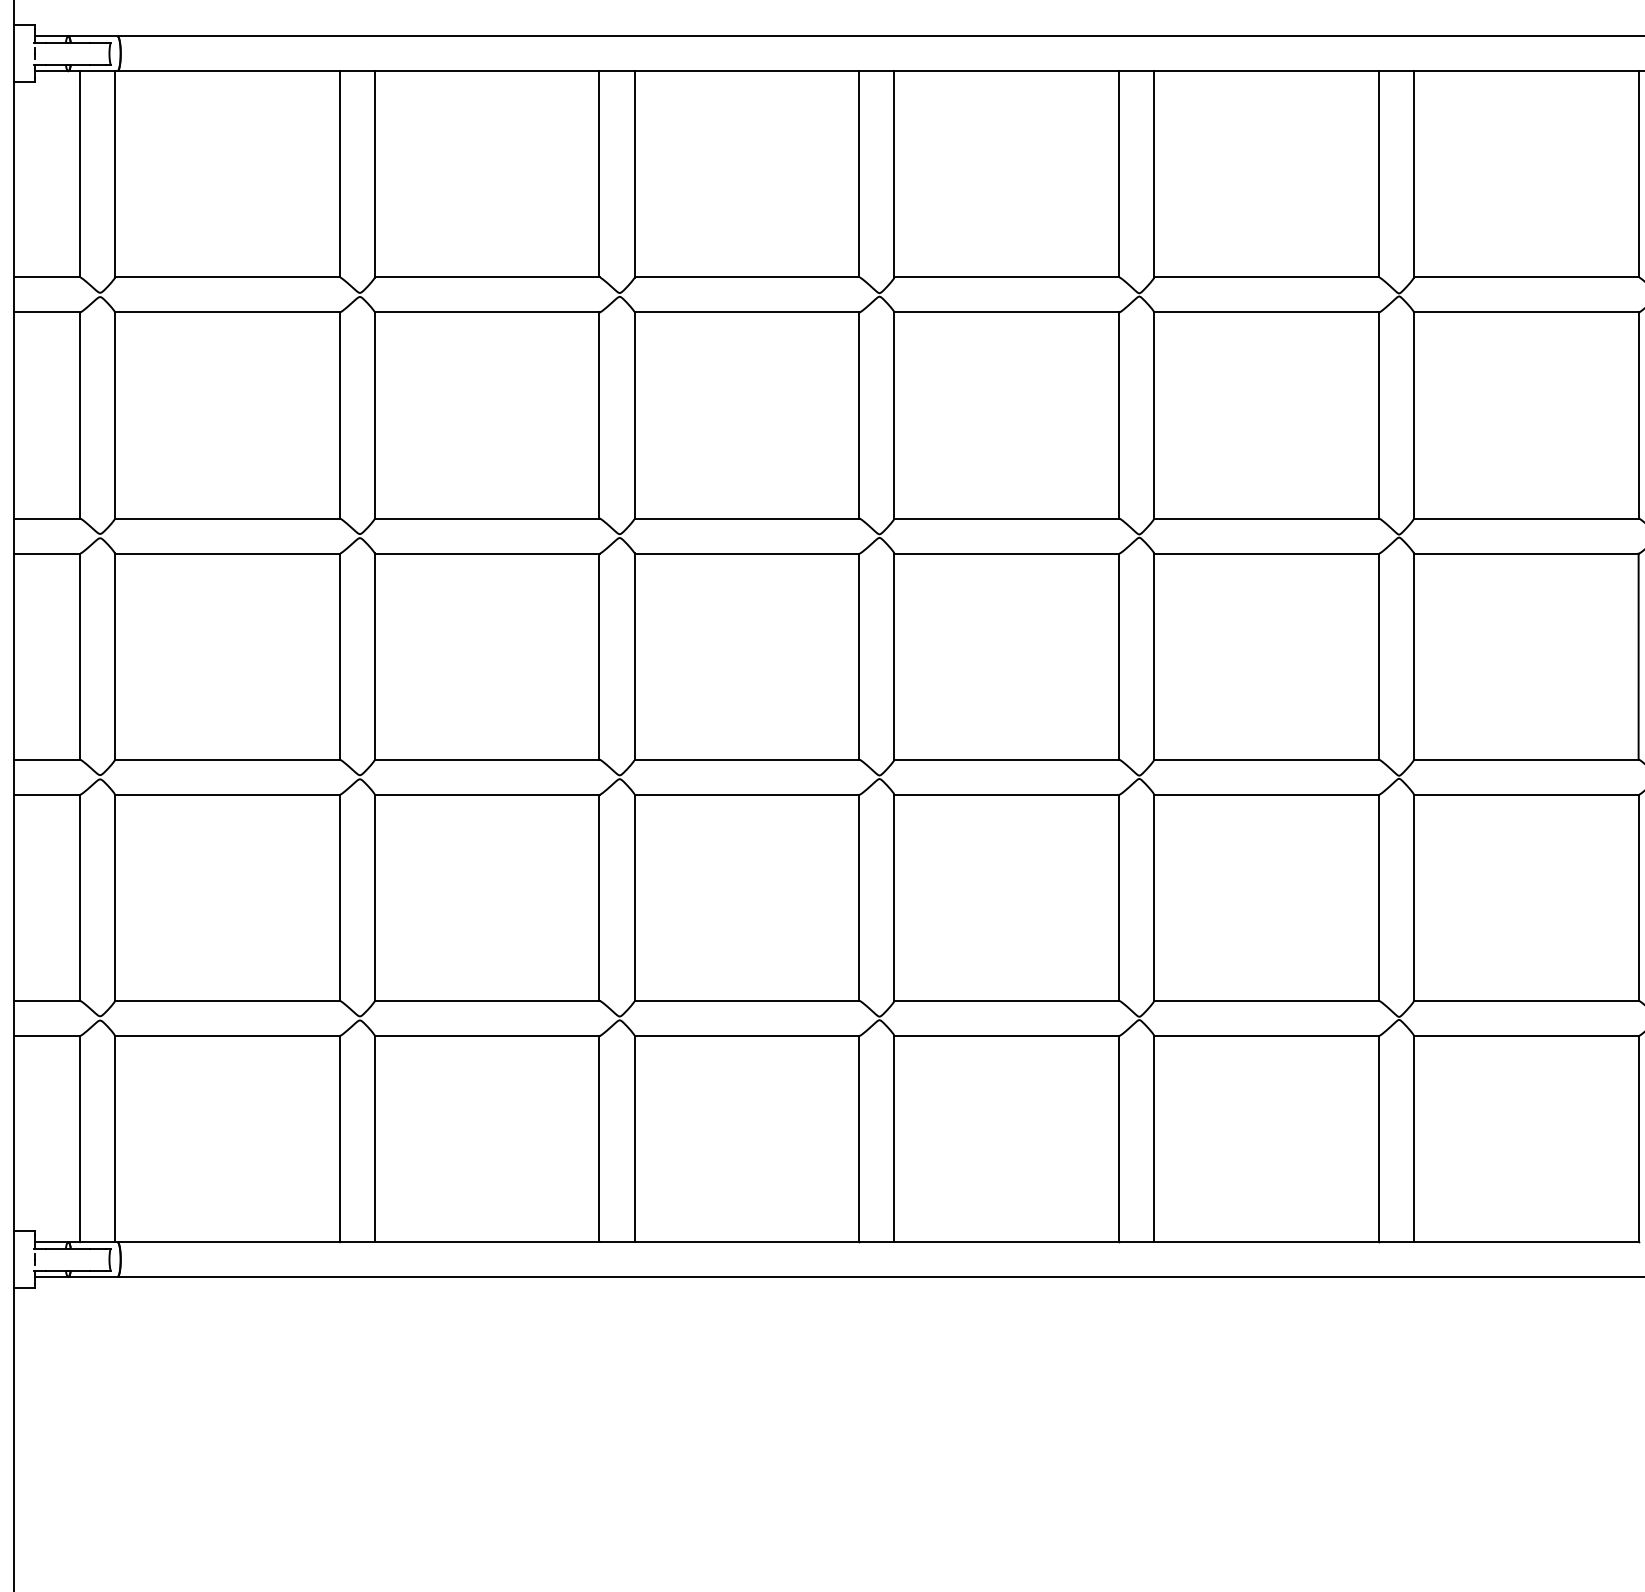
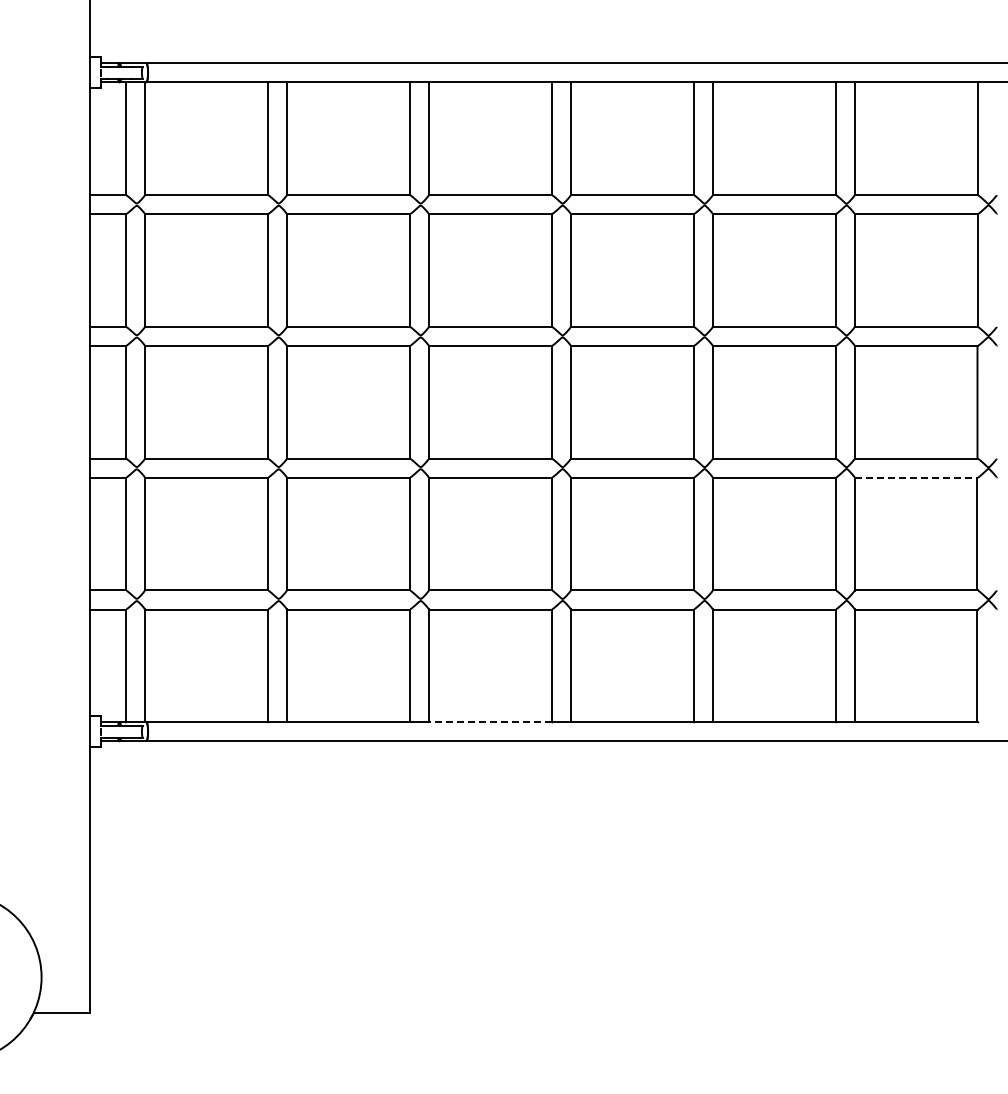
line: (1526, 794) -> (916, 477), solid -> dashed
line: (745, 1242) -> (489, 722), solid -> dashed

